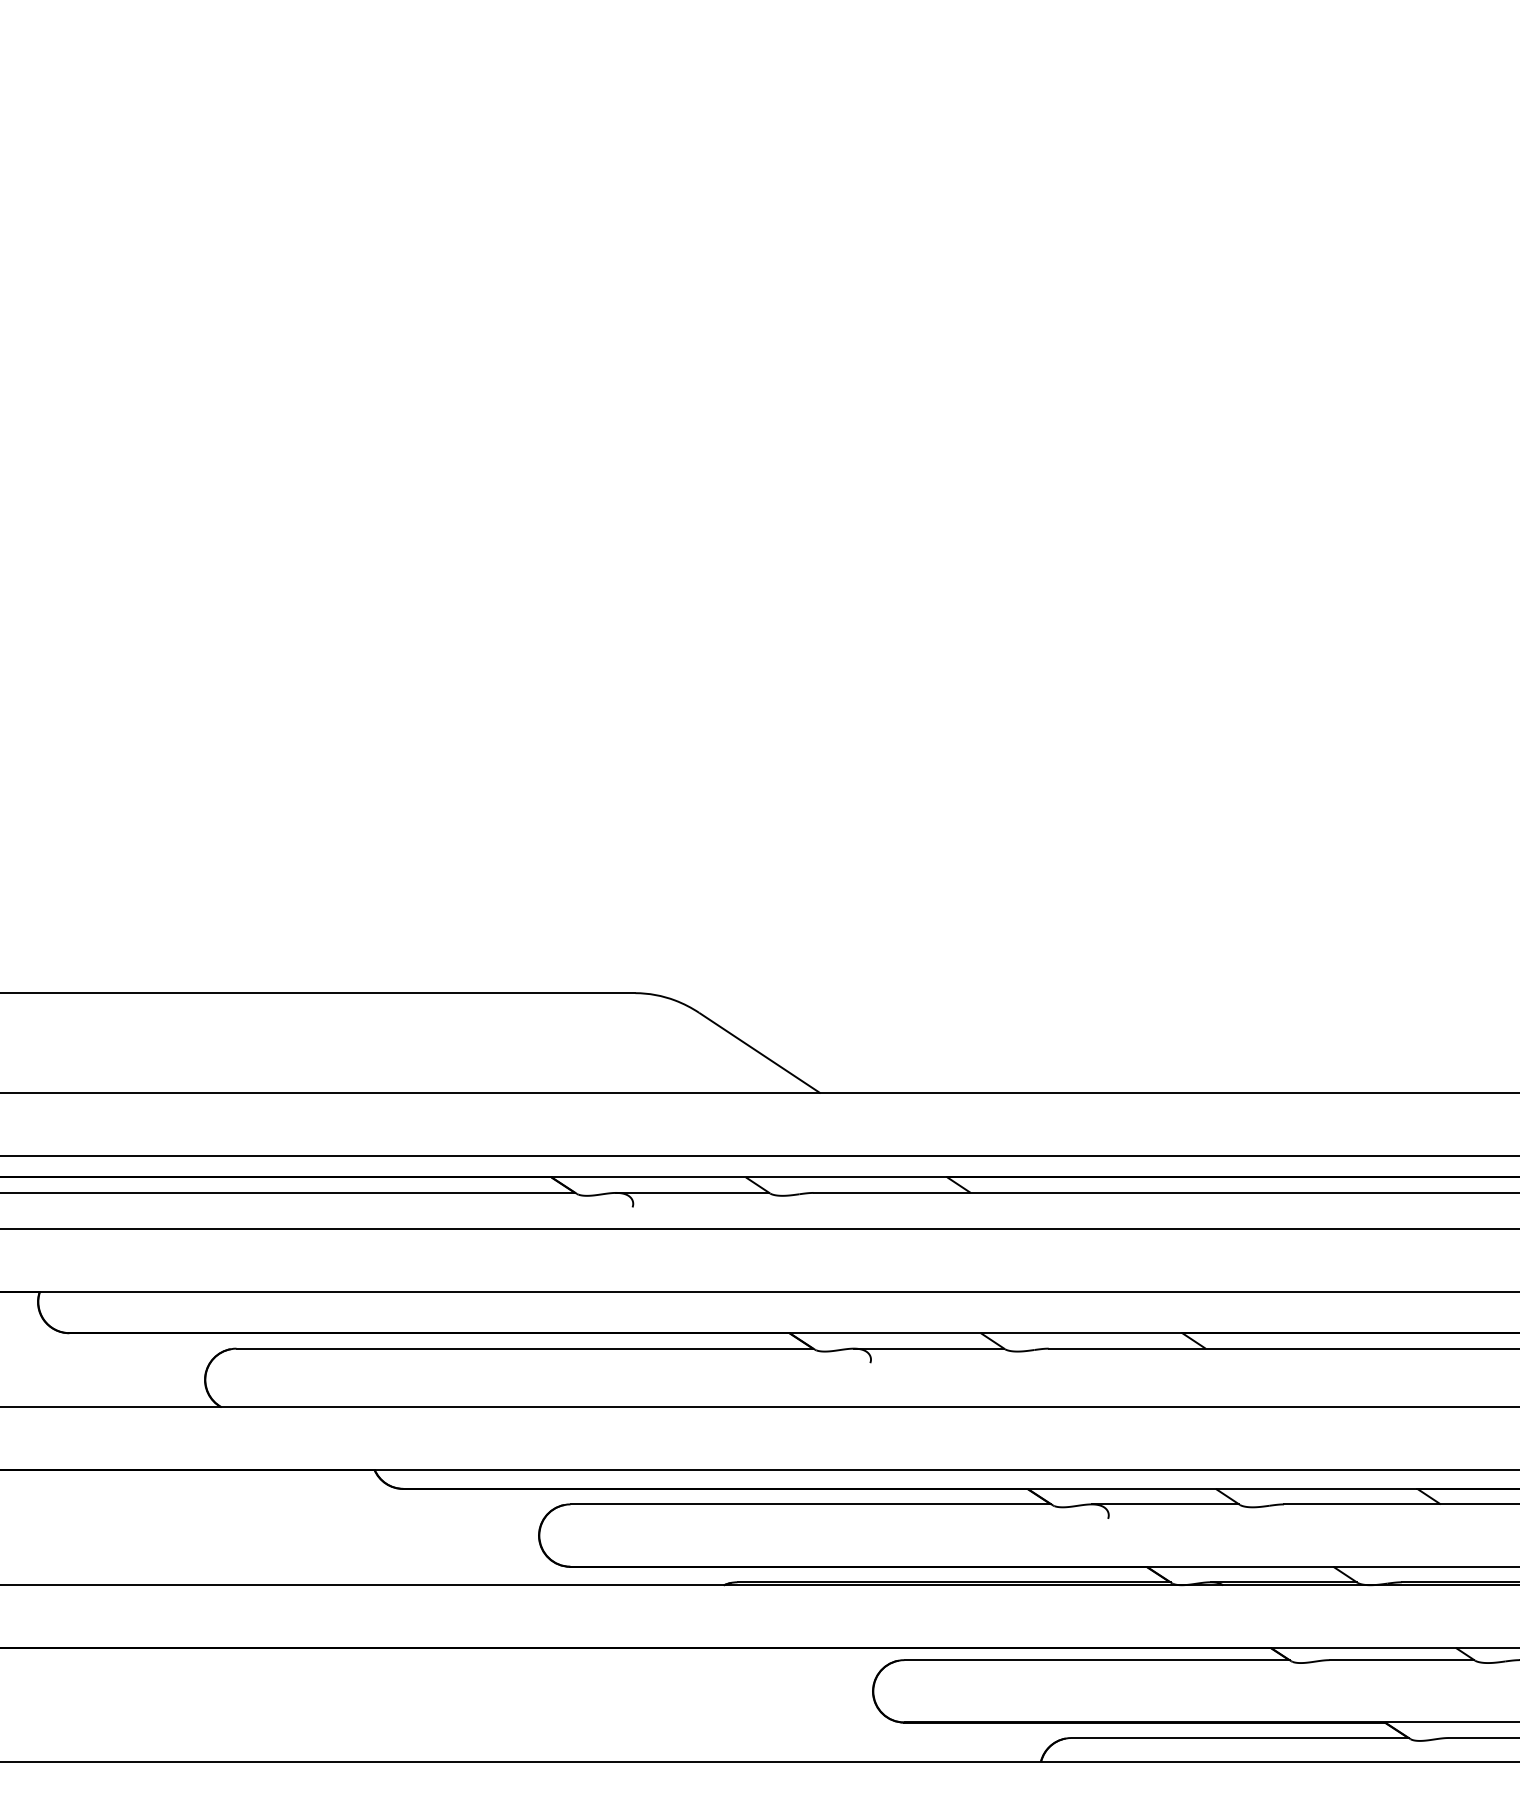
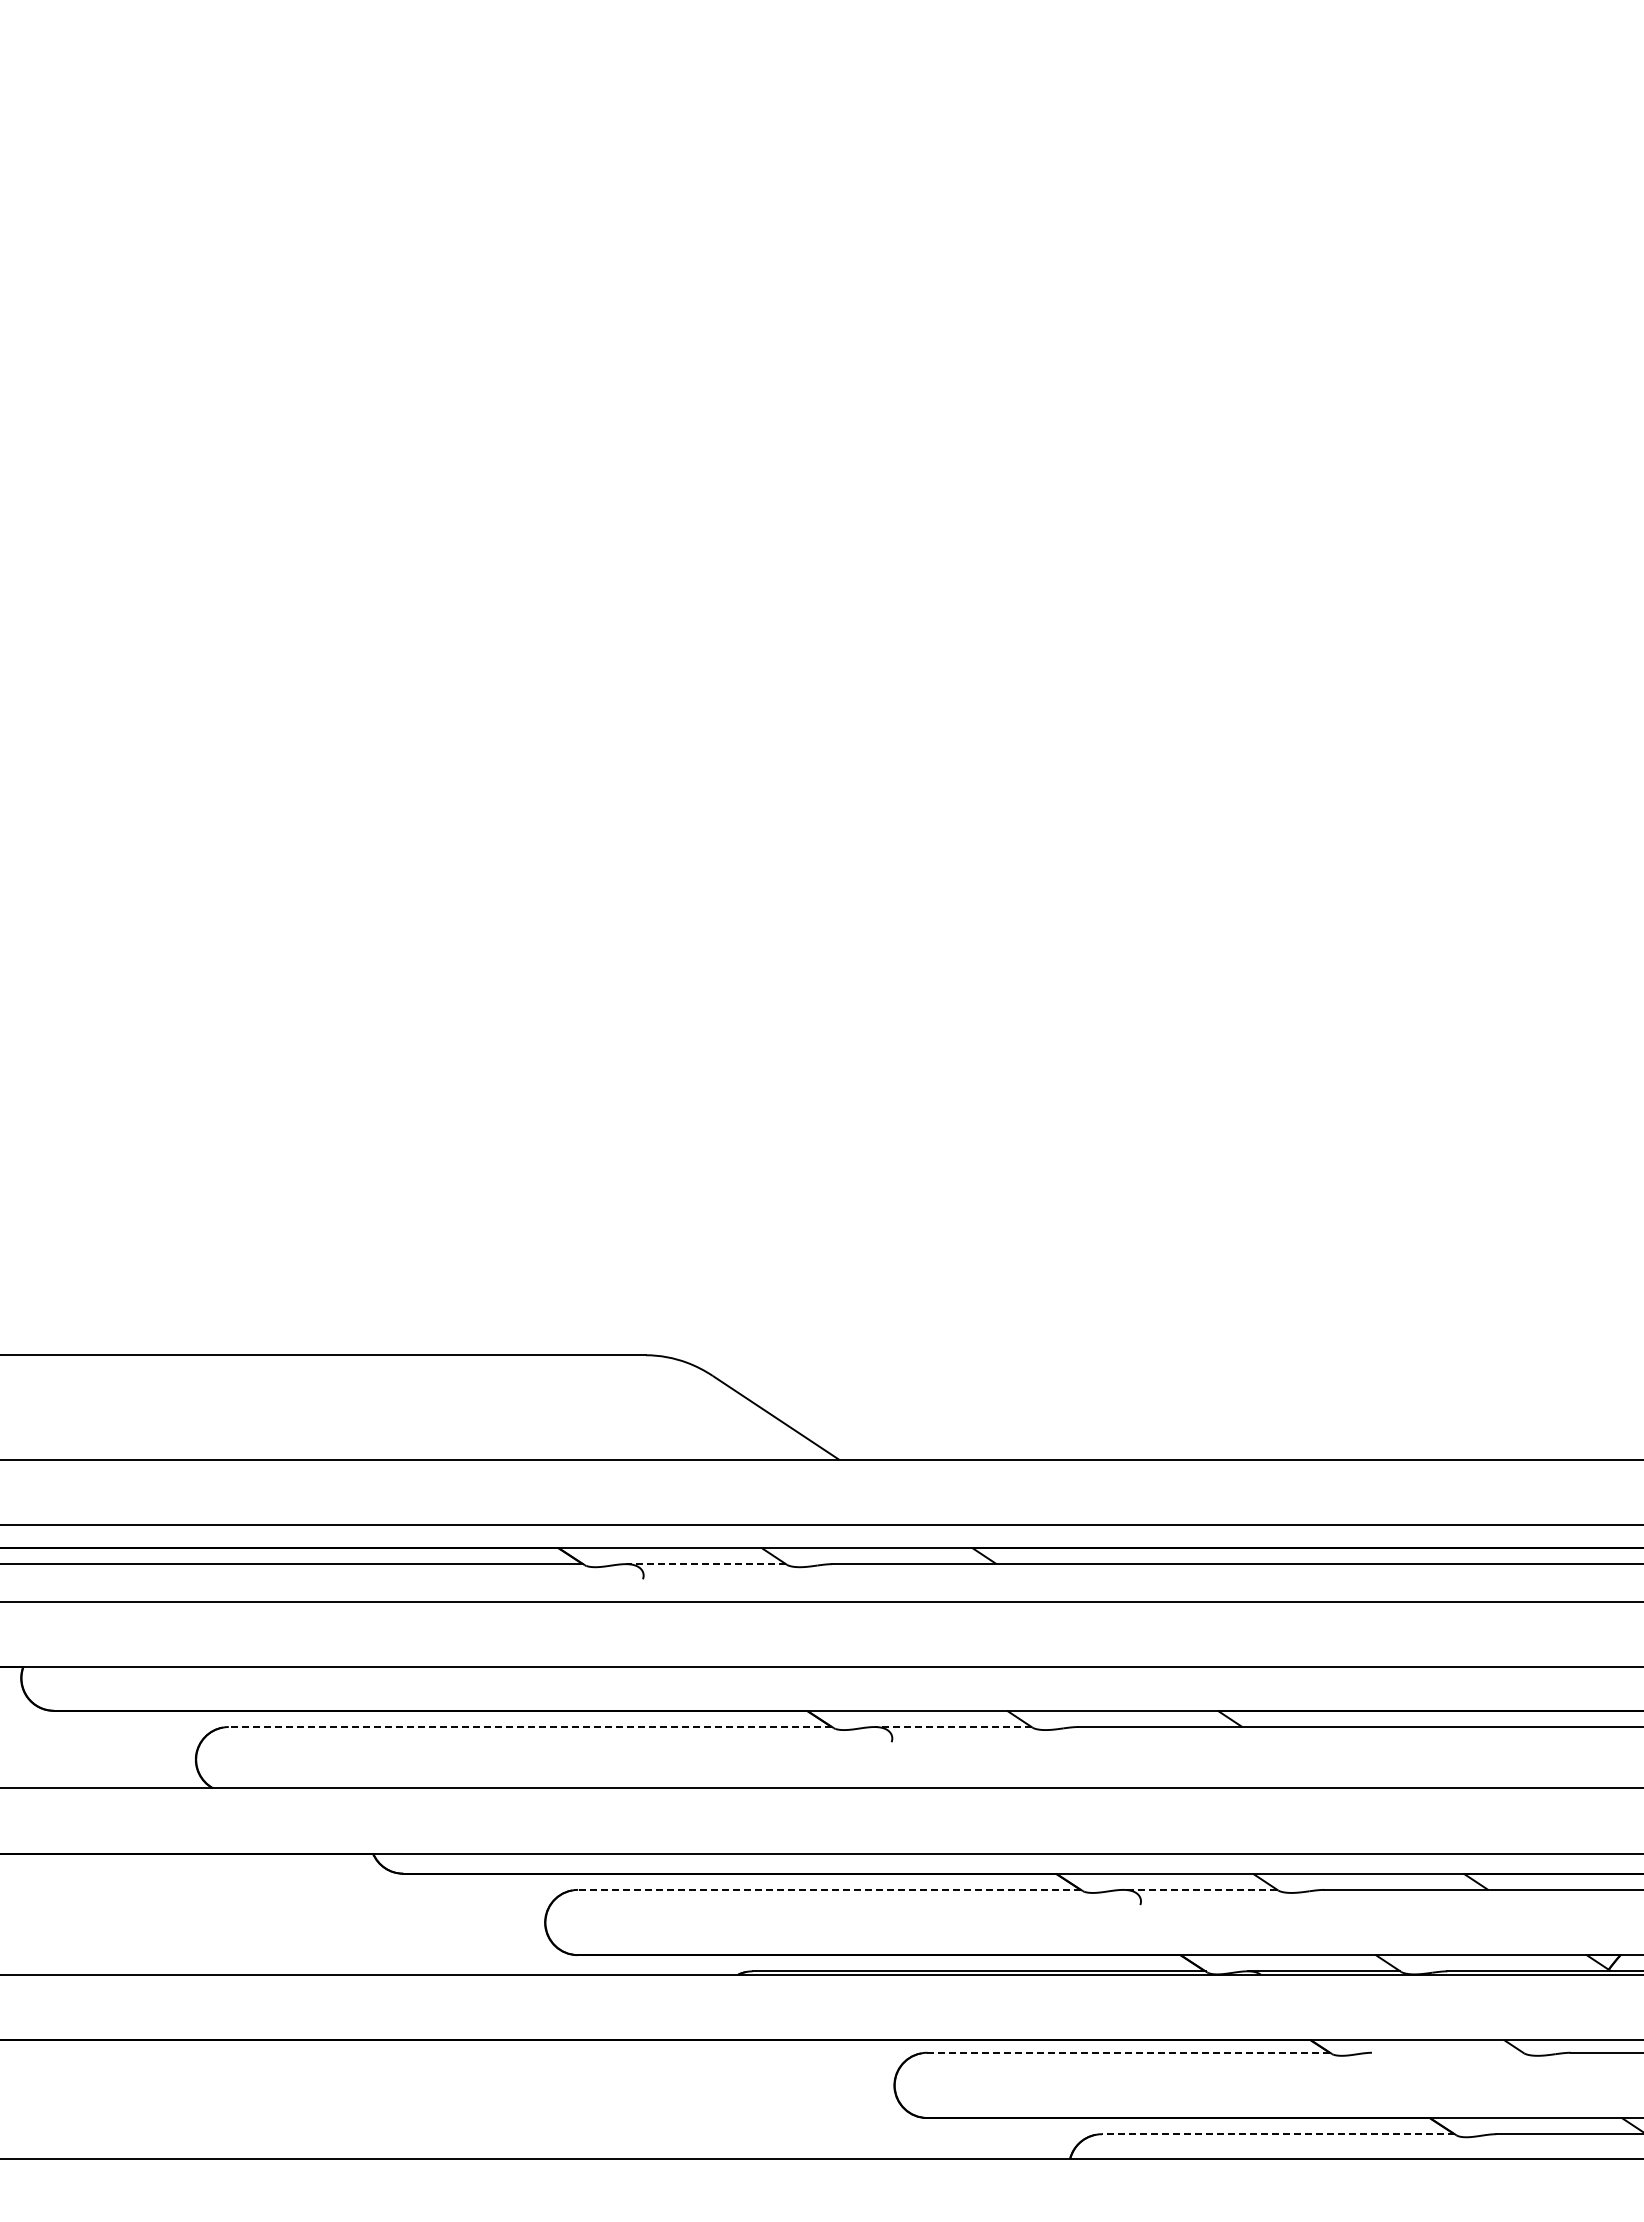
line: (692, 1193) -> (705, 1564), solid -> dashed
line: (525, 1349) -> (530, 1727), solid -> dashed
line: (929, 1349) -> (953, 1727), solid -> dashed
line: (810, 1504) -> (829, 1889), solid -> dashed
line: (1164, 1504) -> (1199, 1889), solid -> dashed
line: (1096, 1659) -> (1128, 2052), solid -> dashed
line: (1401, 1659) -> (1447, 2052), removed
line: (1239, 1738) -> (1277, 2134), solid -> dashed

